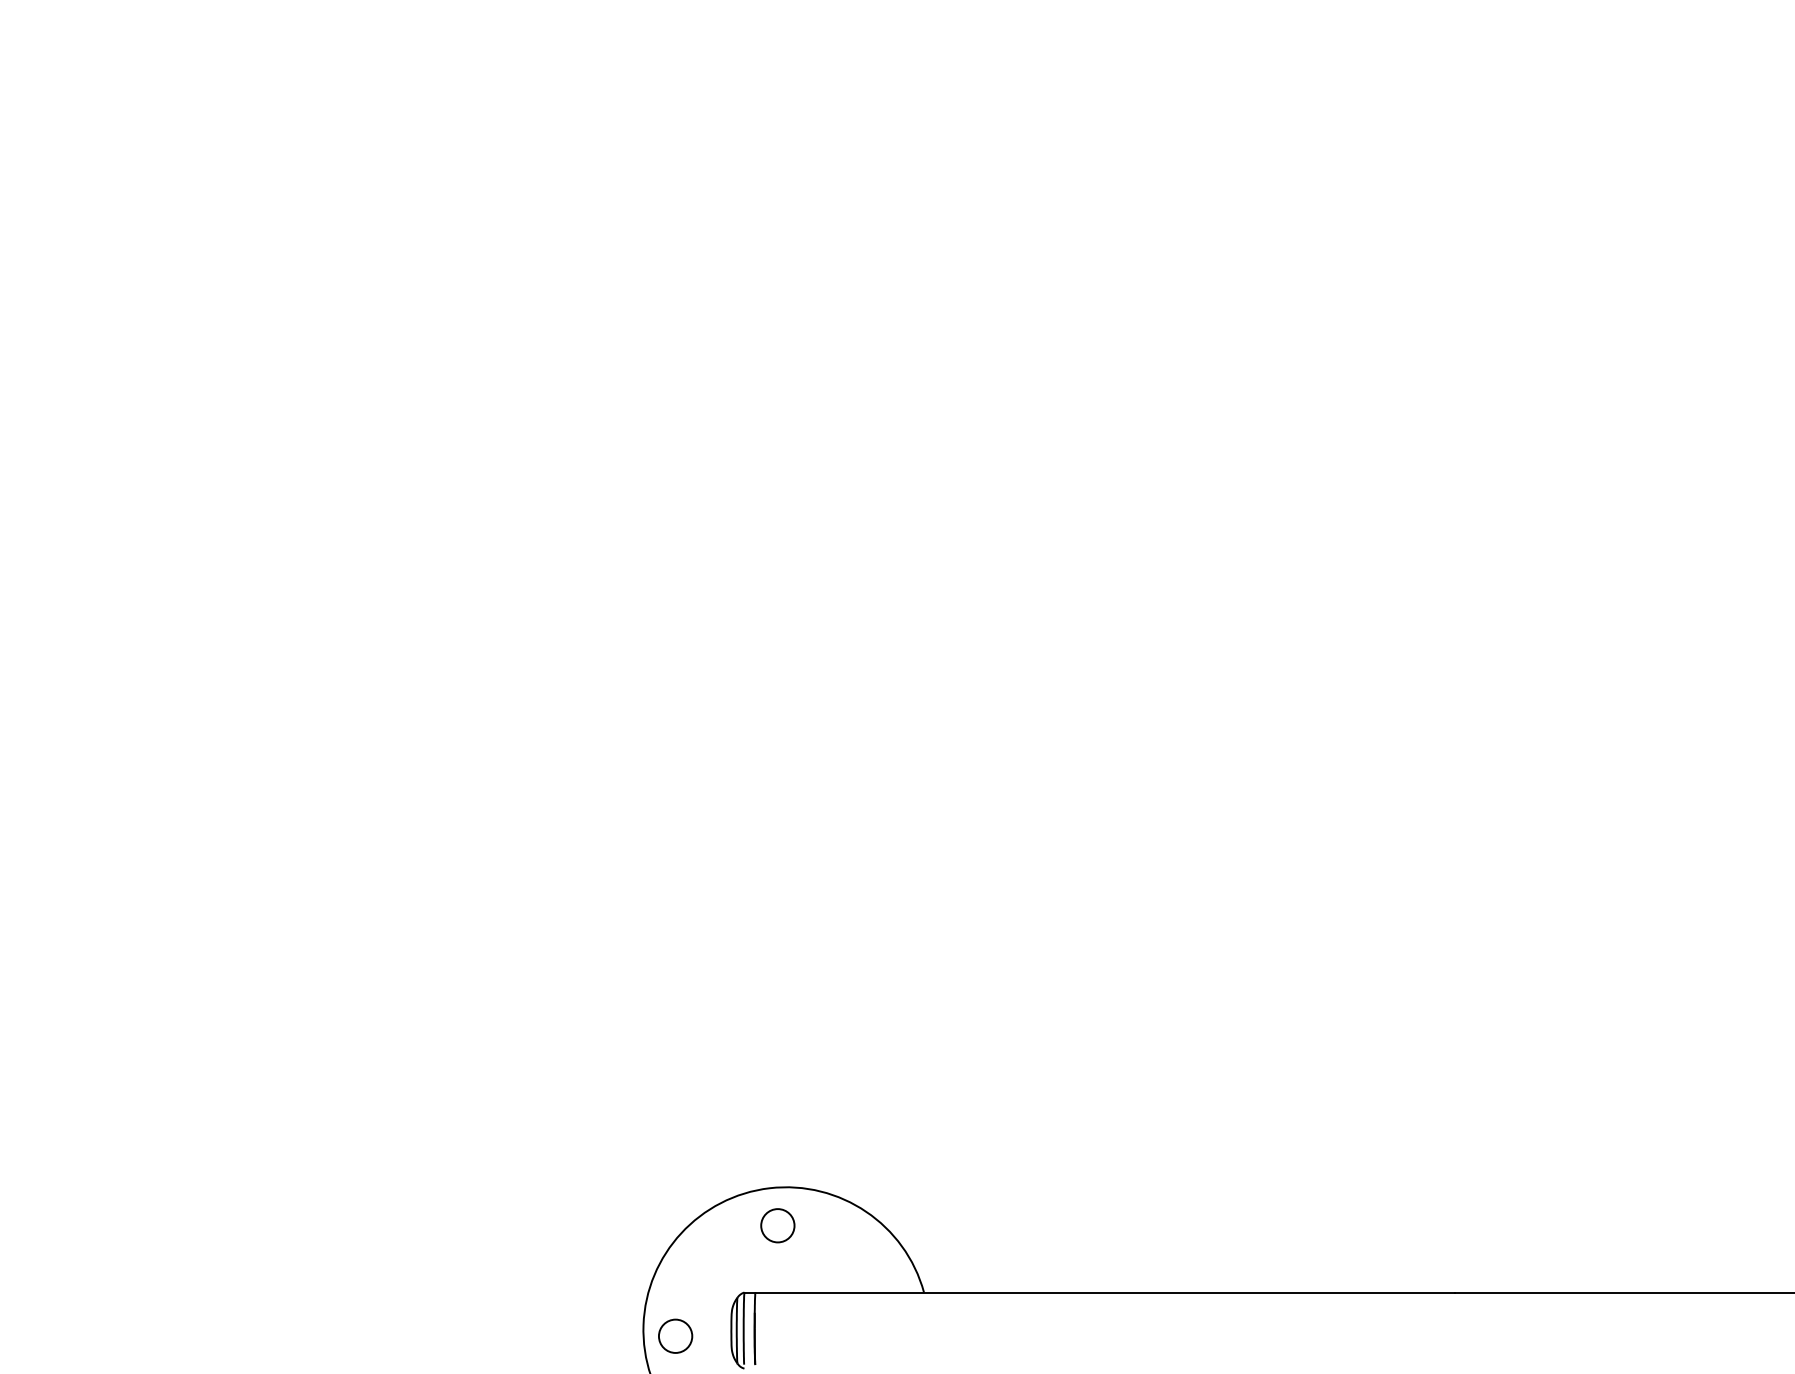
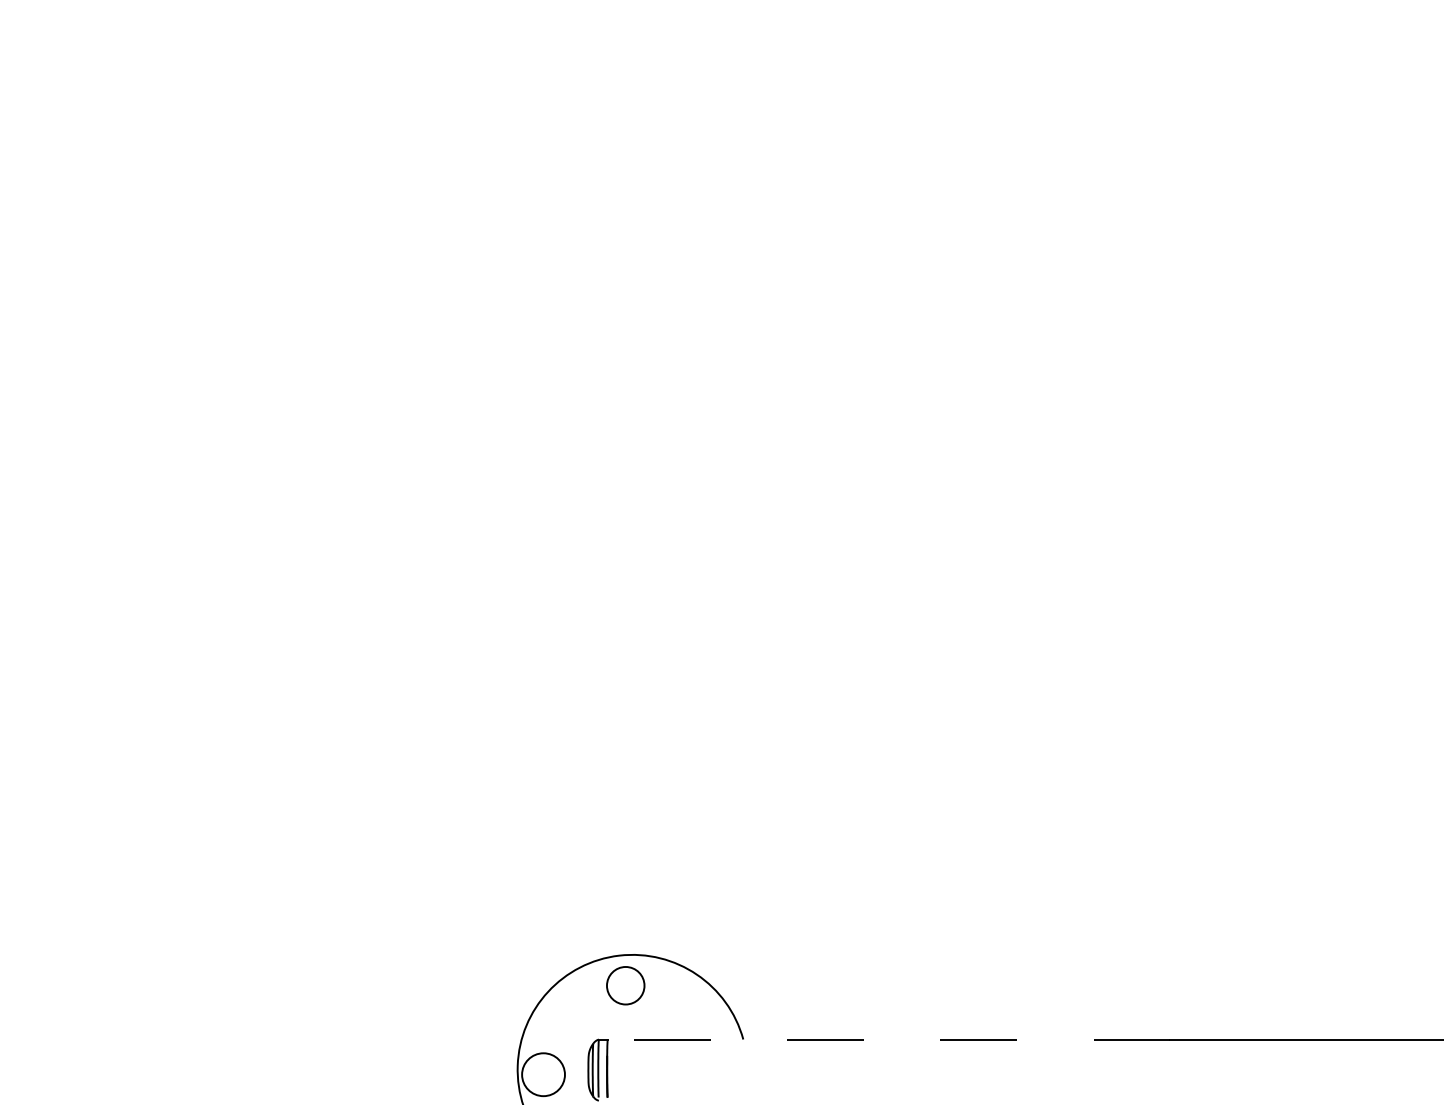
circle: (777, 1225) -> (625, 985), size x1.4
line: (1105, 1292) -> (889, 1039), solid -> dashed
circle: (675, 1335) -> (543, 1074), size x1.6

